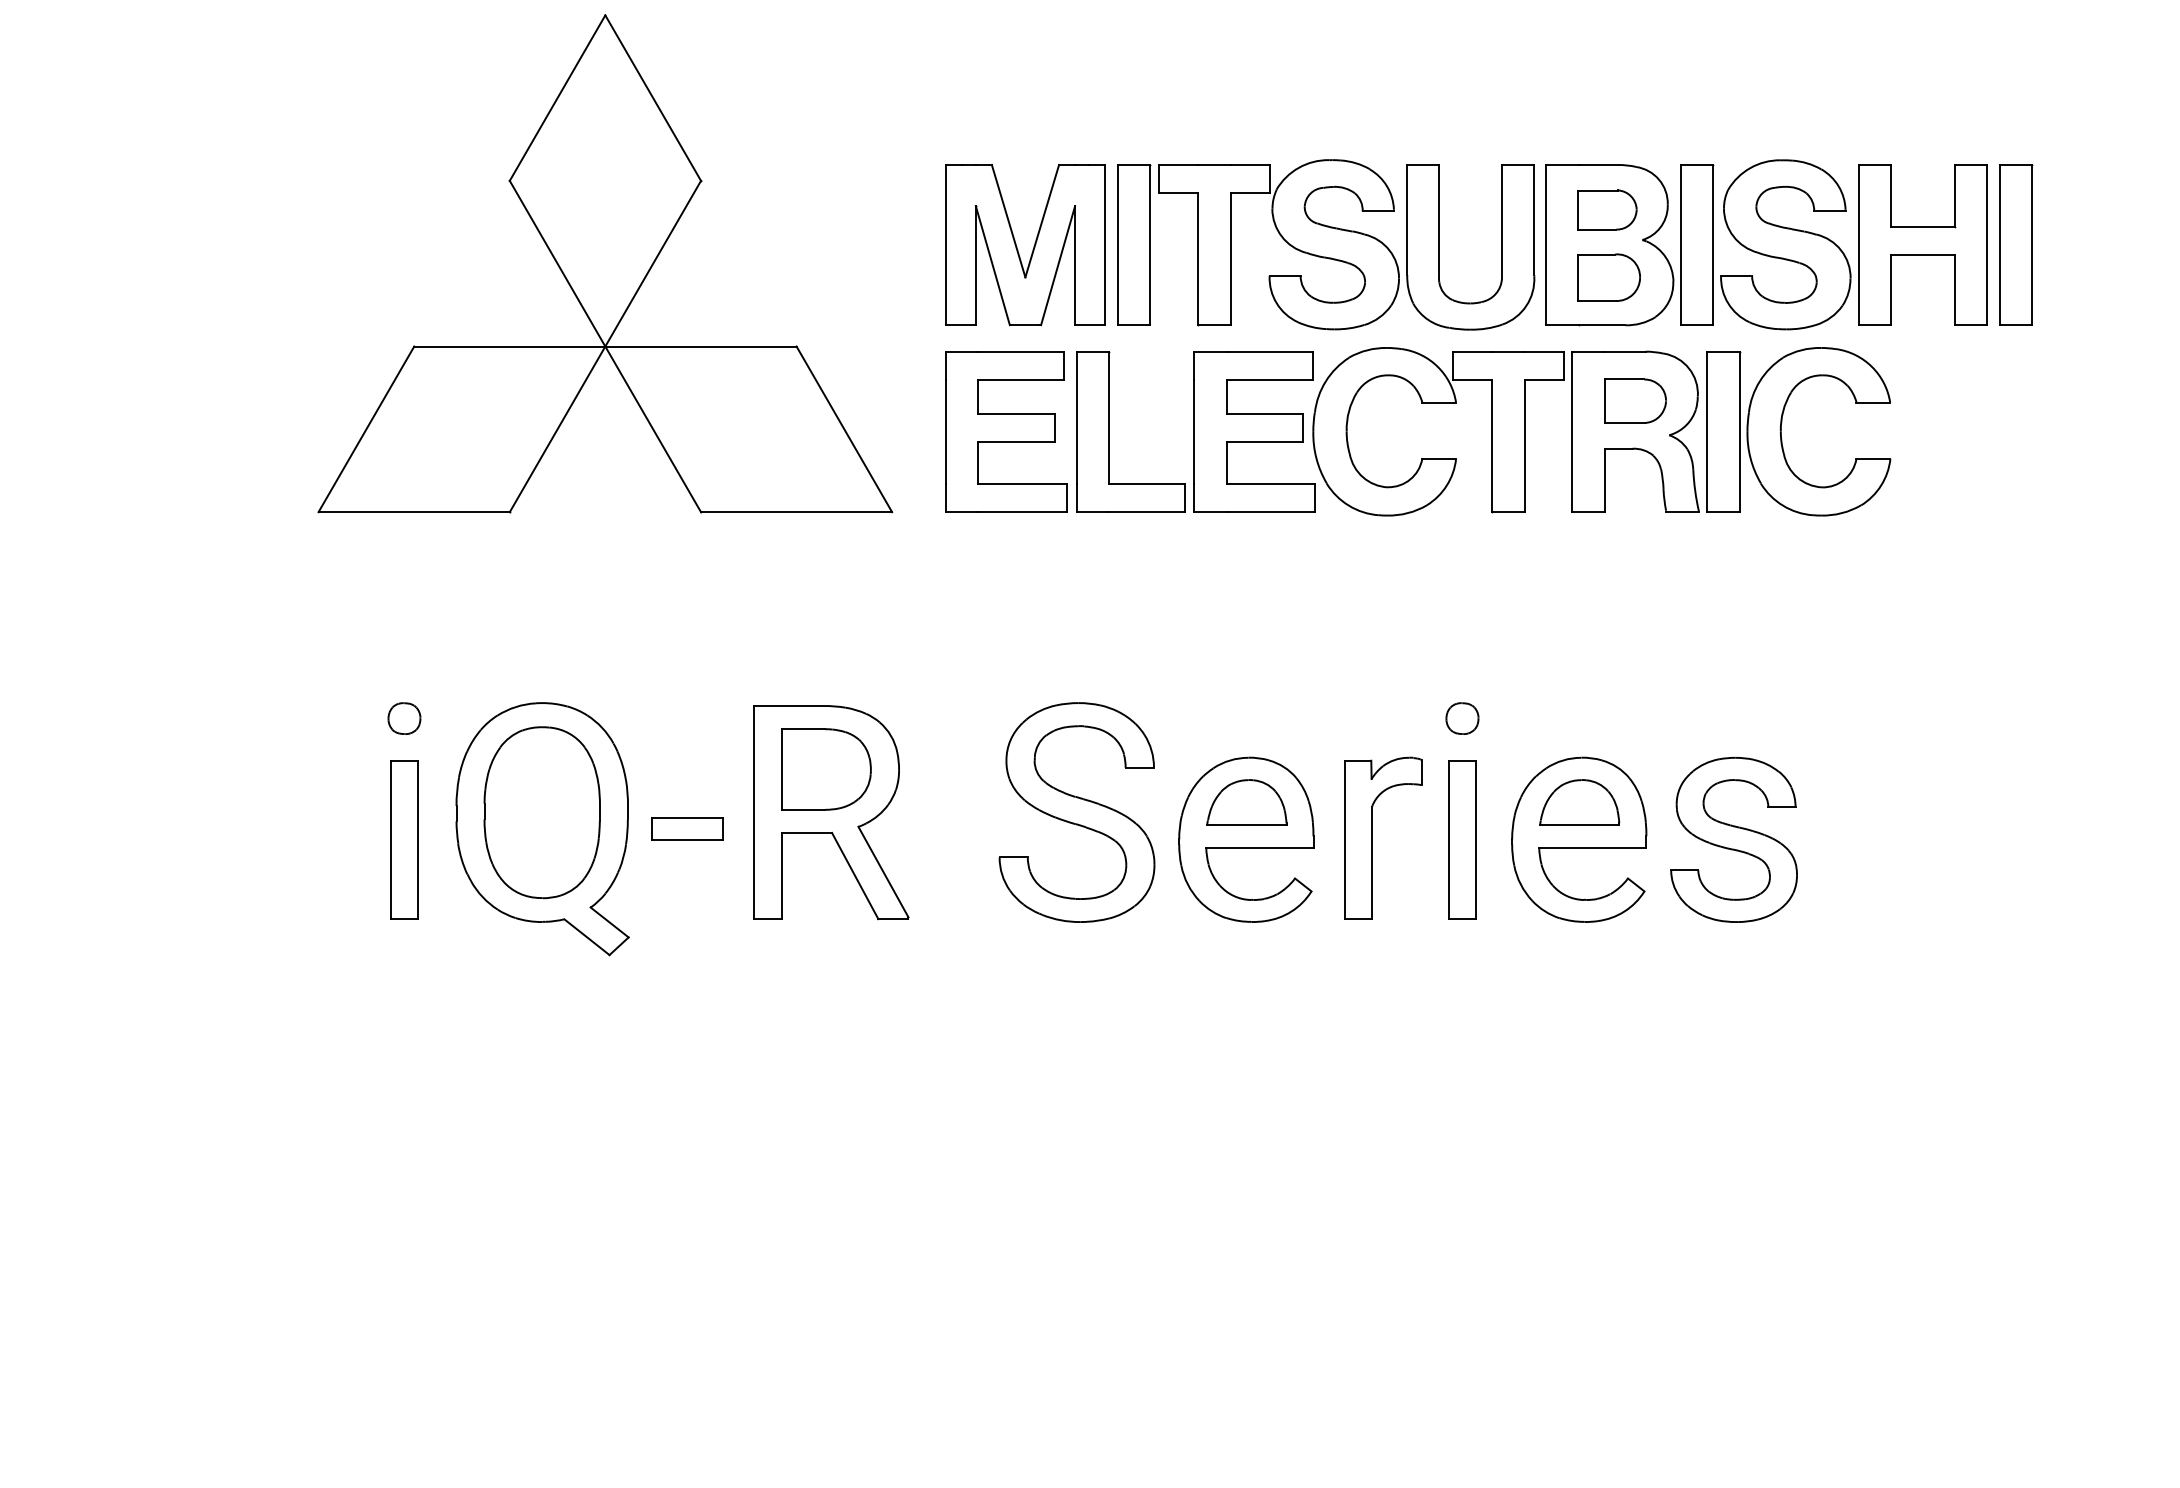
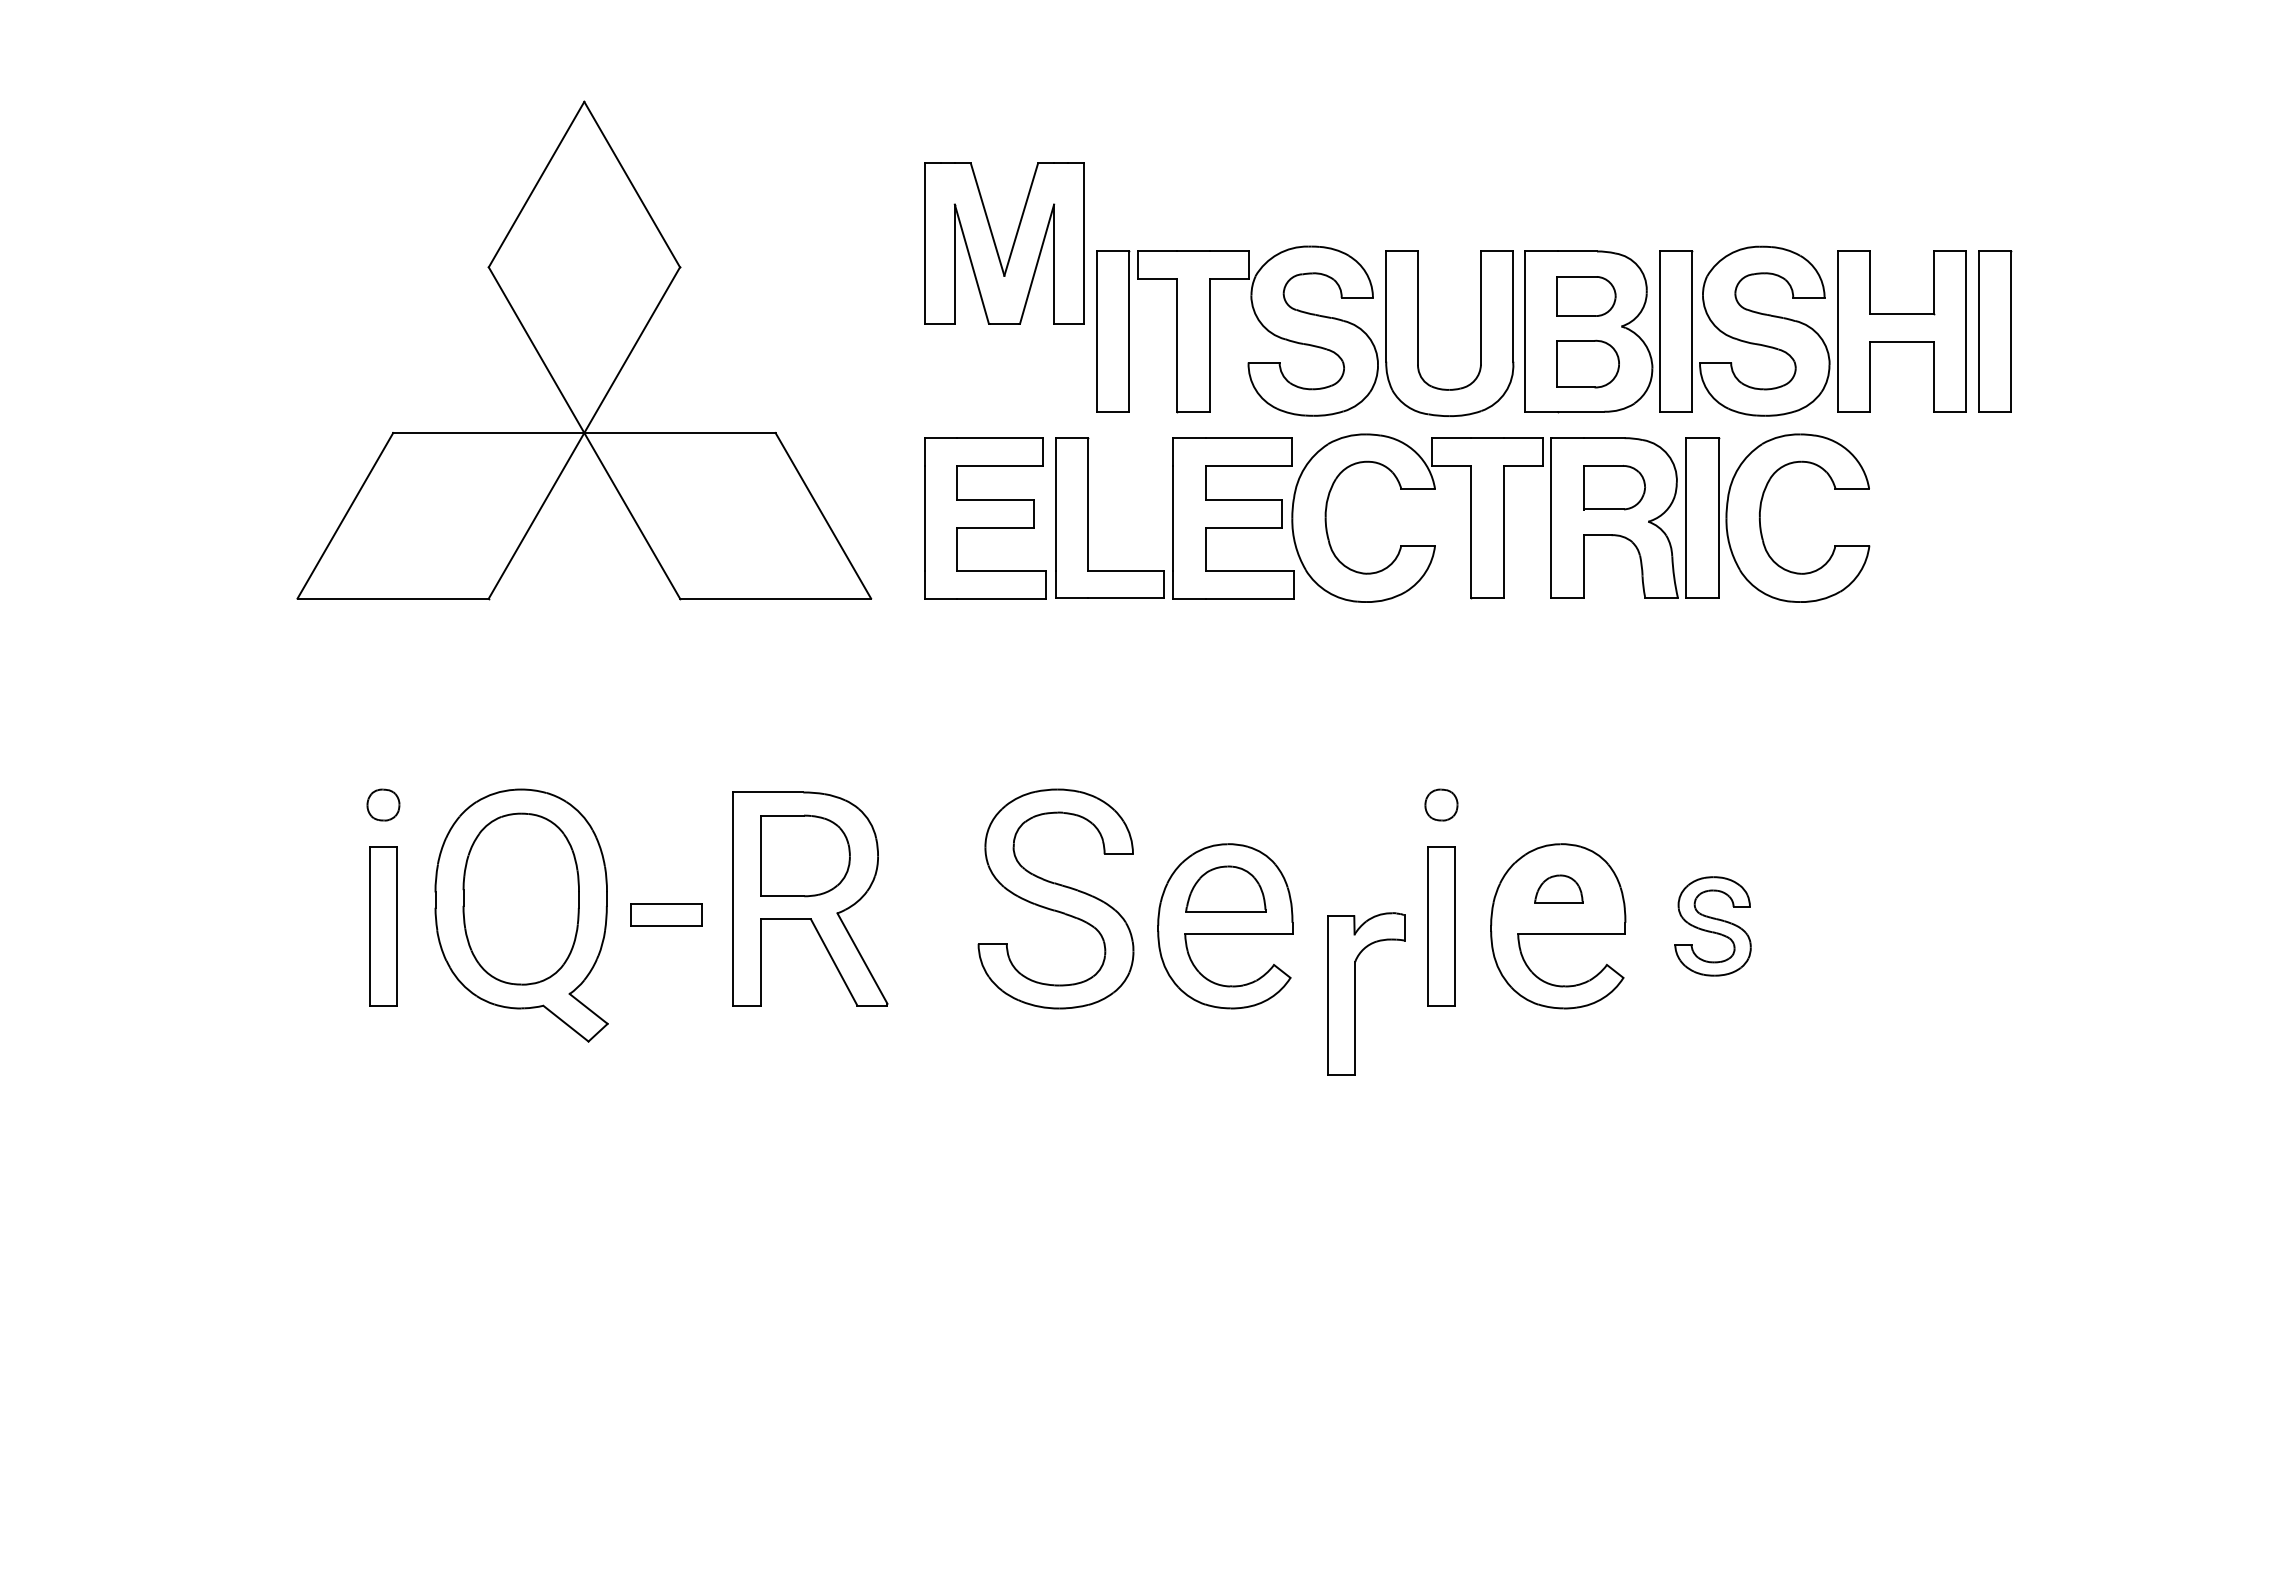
part: (1033, 246) -> (1012, 244), moved
part: (1579, 802) -> (1558, 888), size x0.6
part: (1372, 838) -> (1355, 993), moved
part: (1733, 840) -> (1712, 926), size x0.6

